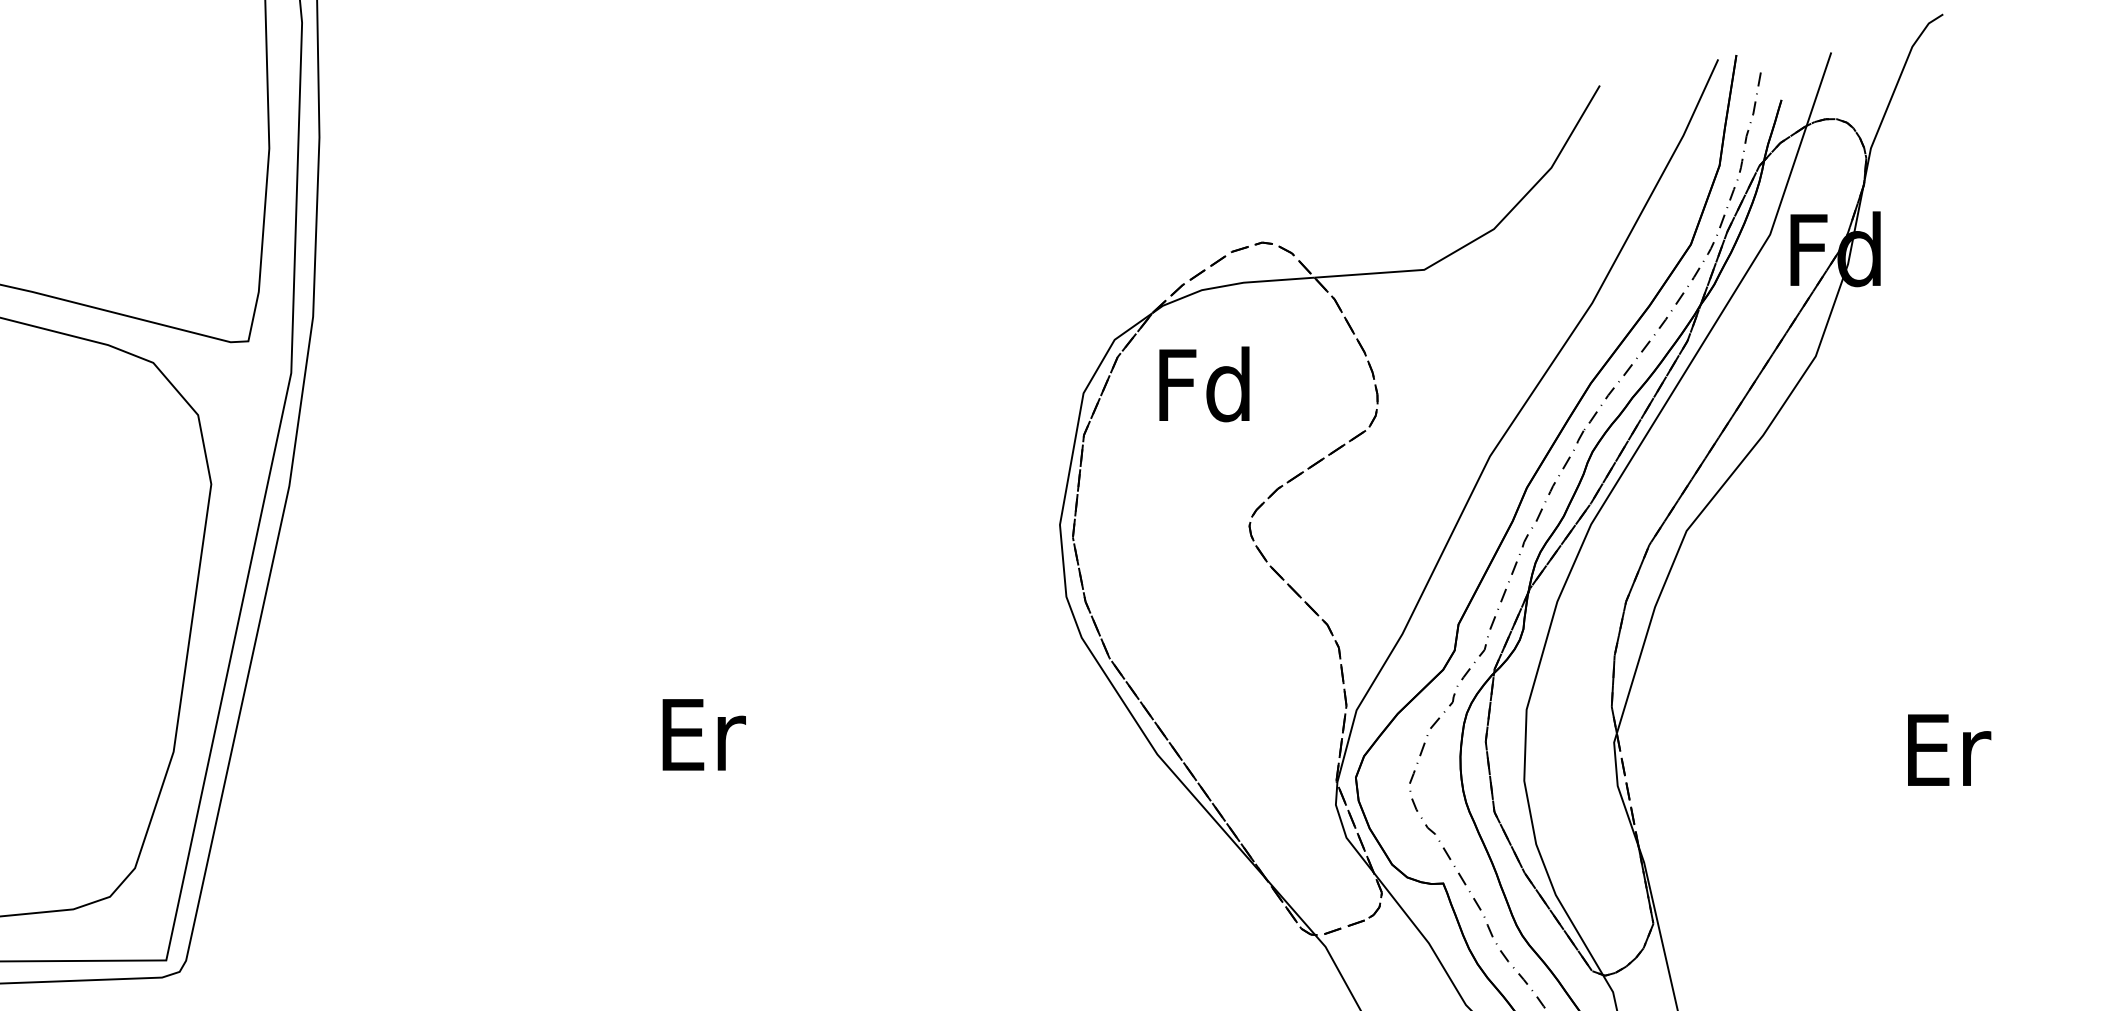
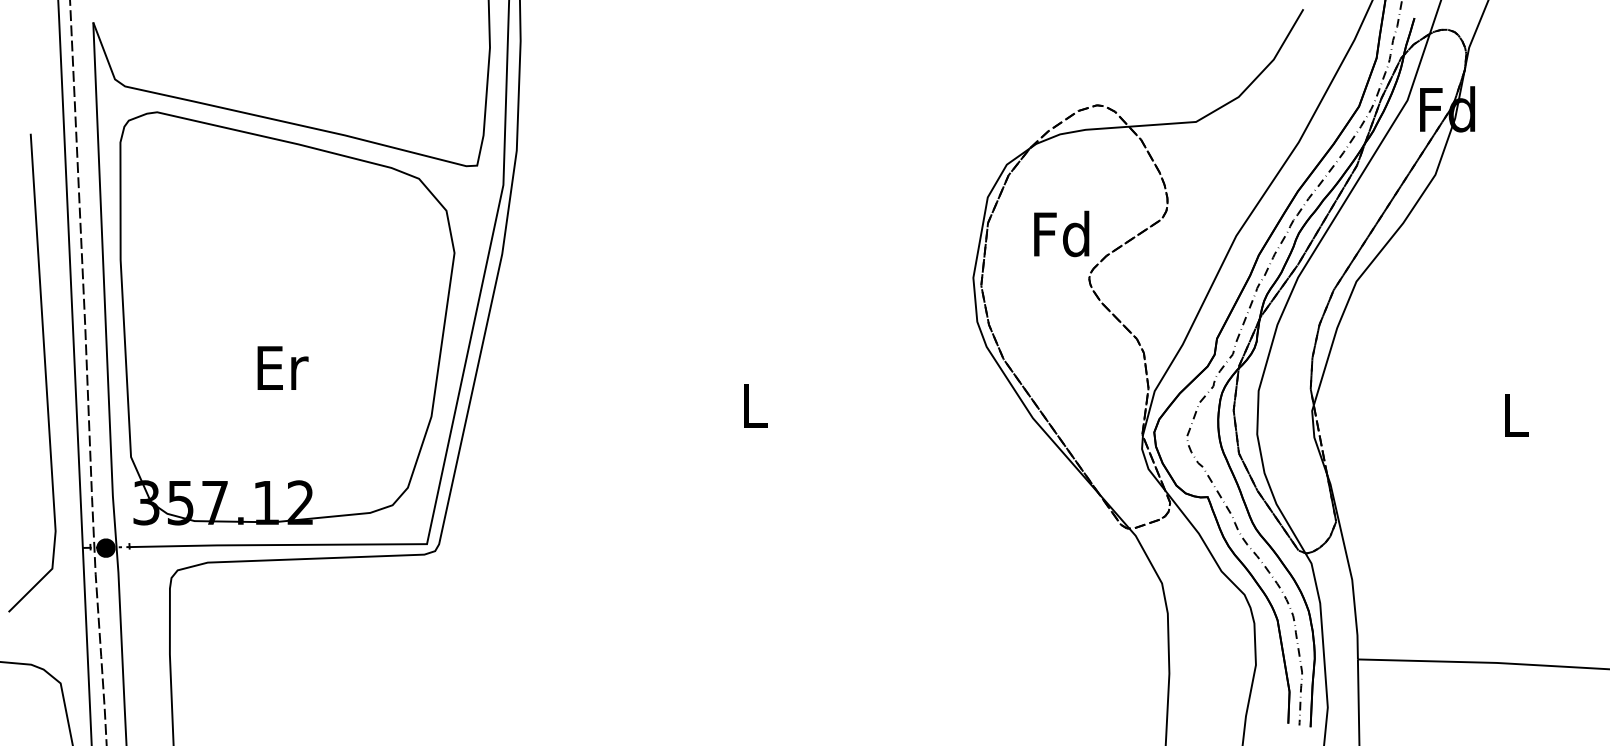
text: (1204, 383) -> (1061, 233), moved
text: (703, 733) -> (755, 405), Er -> L
text: (1948, 750) -> (1516, 415), Er -> L

